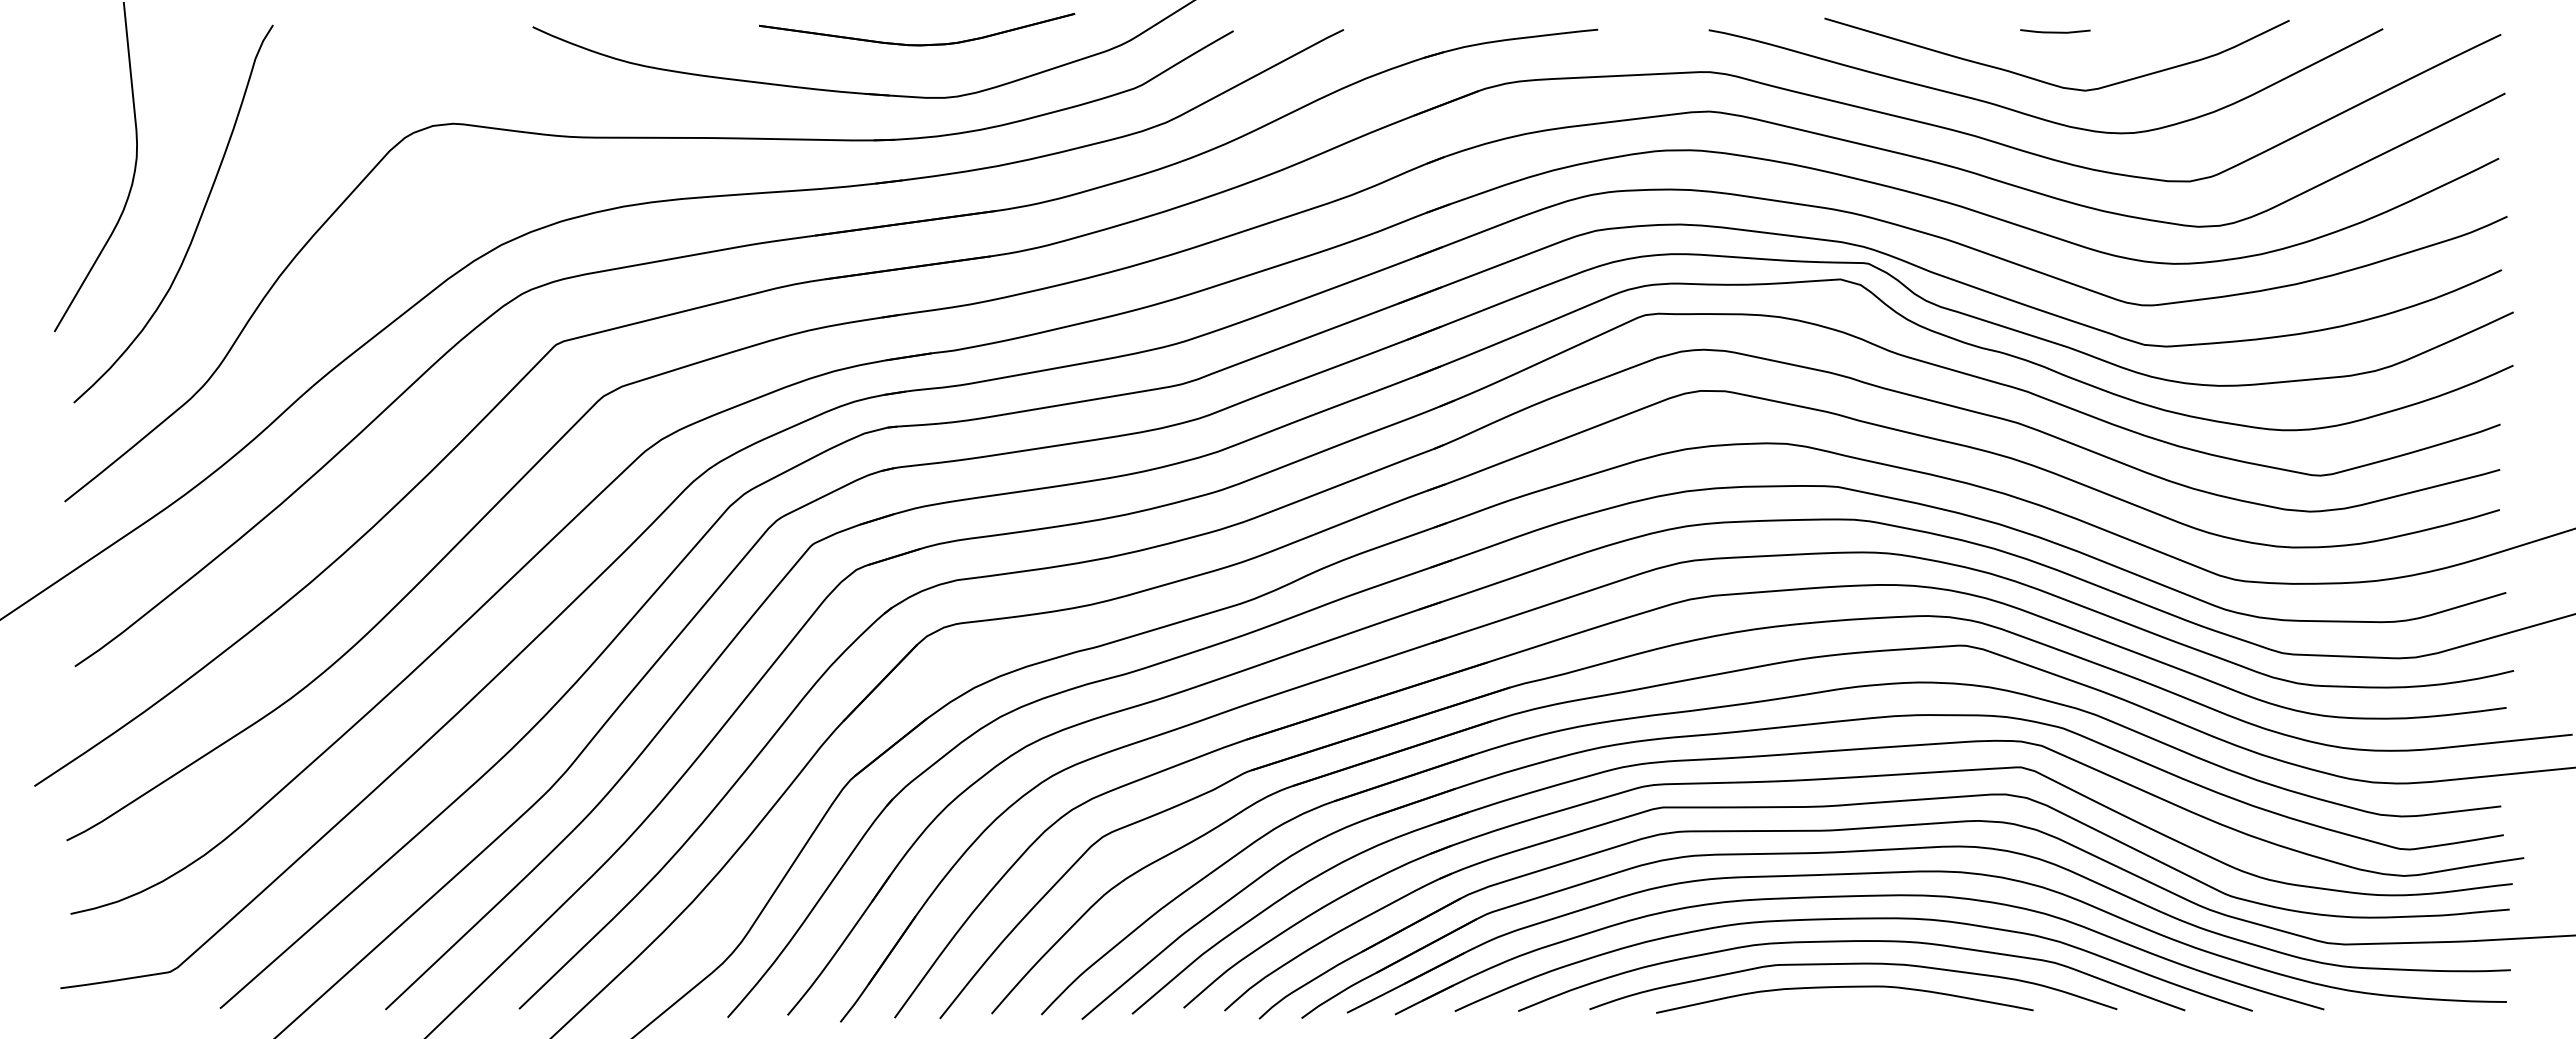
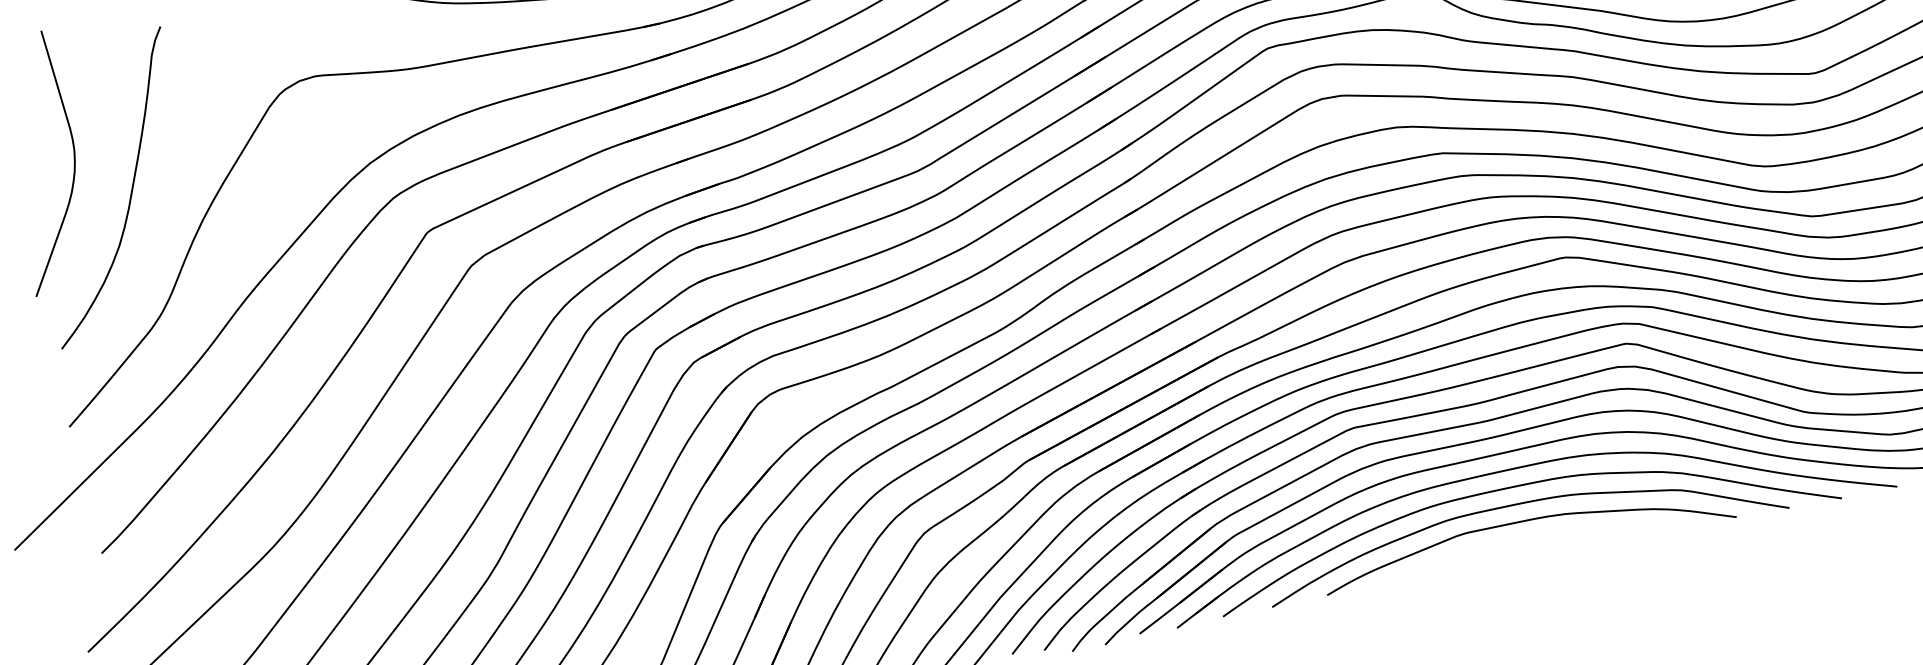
curve: (1844, 987) -> (1521, 540), removed

